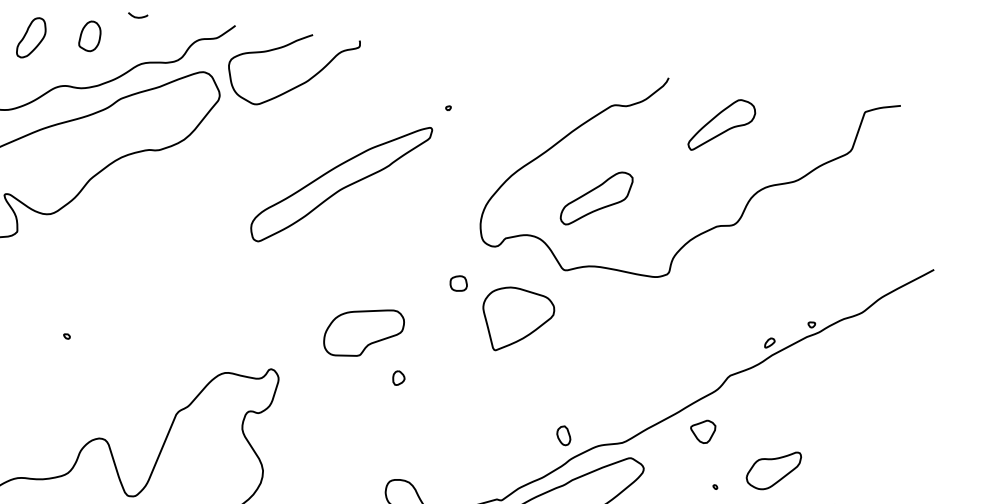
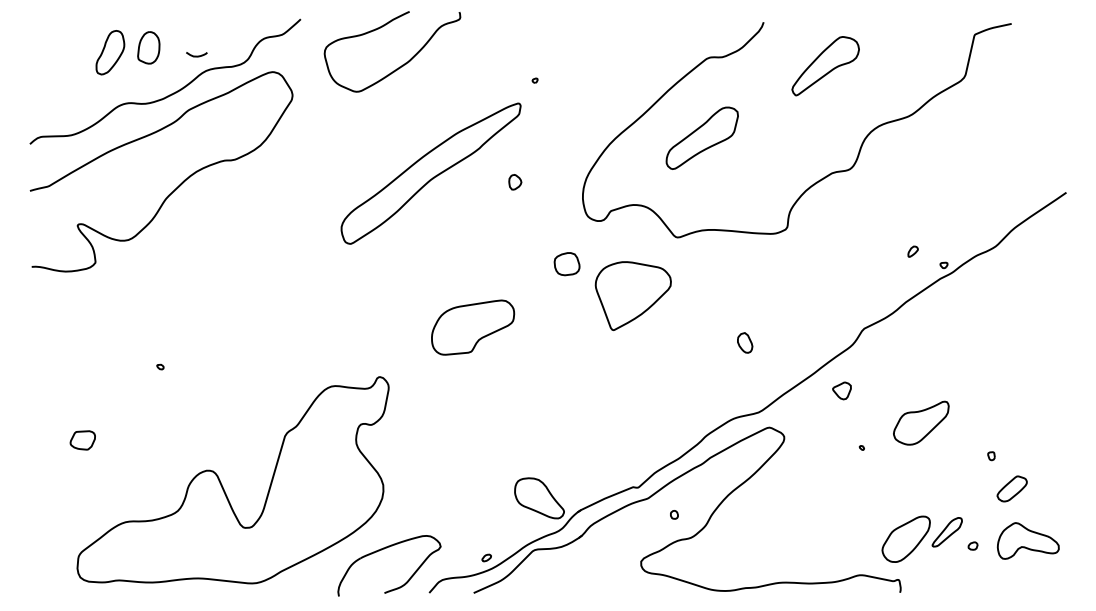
curve: (137, 16) -> (196, 55), moved
part: (31, 37) -> (110, 52), moved
curve: (300, 83) -> (402, 64), moved
part: (596, 197) -> (701, 137), moved
part: (458, 283) -> (566, 264), size x1.4
part: (769, 342) -> (912, 251), moved
part: (399, 378) -> (515, 182), moved
part: (702, 431) -> (841, 390), size x0.7
part: (564, 435) -> (745, 342), moved

